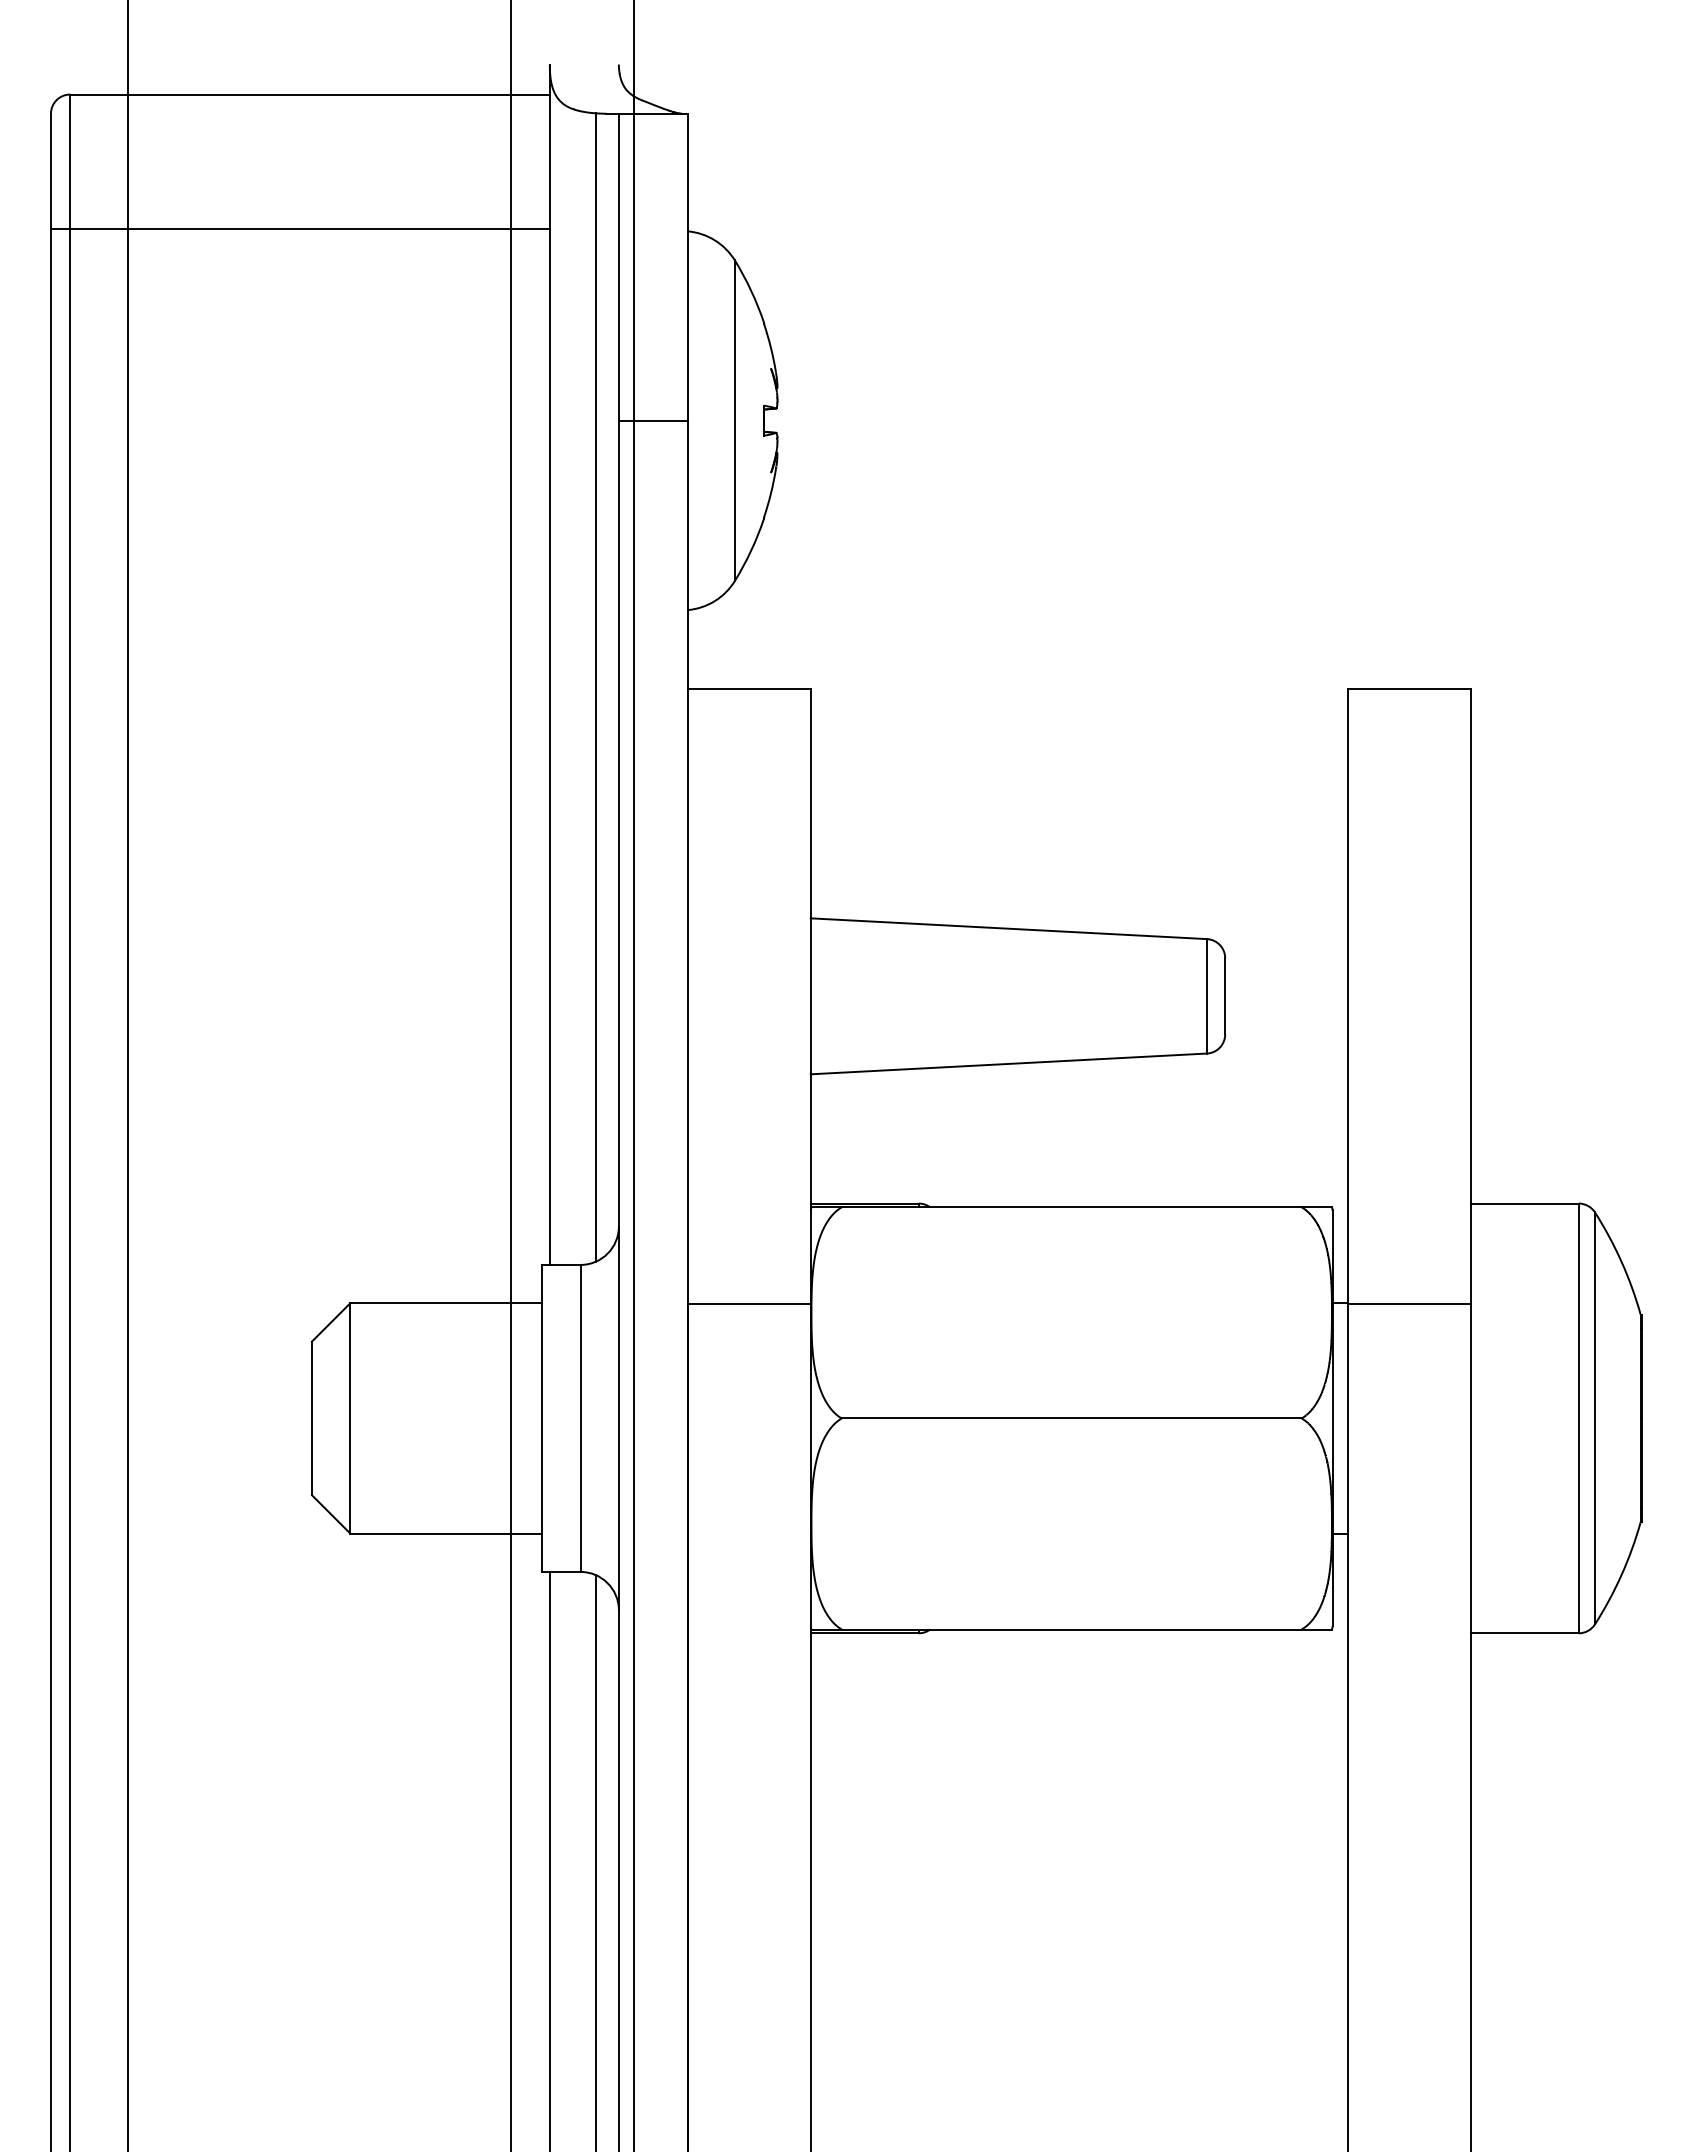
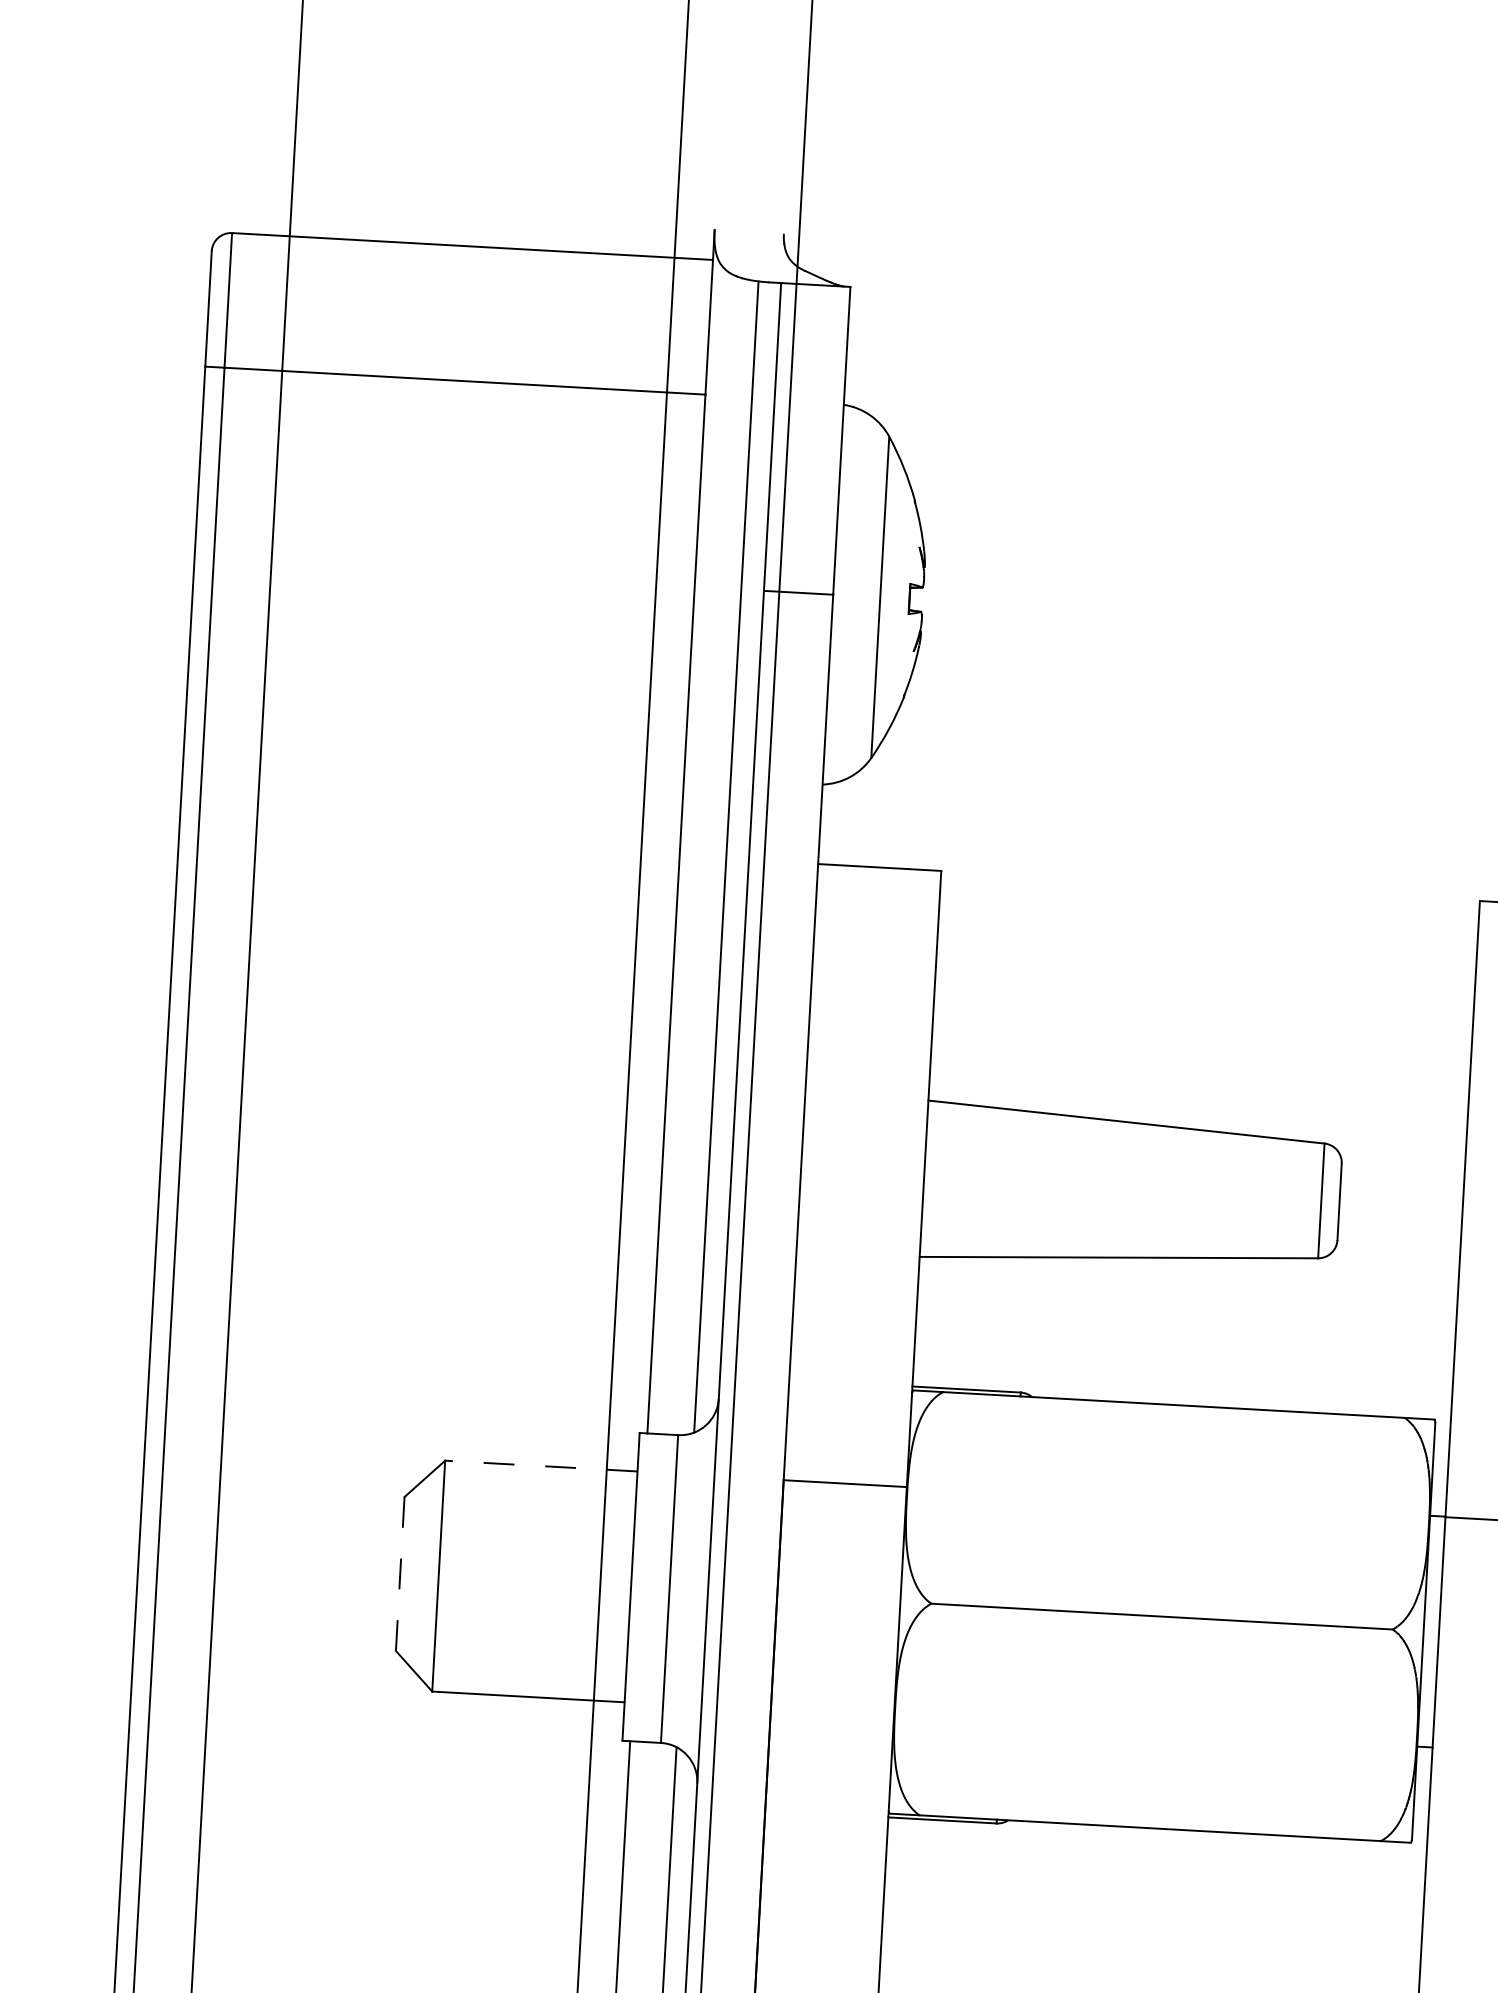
line: (446, 1303) -> (541, 1466), solid -> dashed
line: (311, 1418) -> (399, 1574), solid -> dashed

